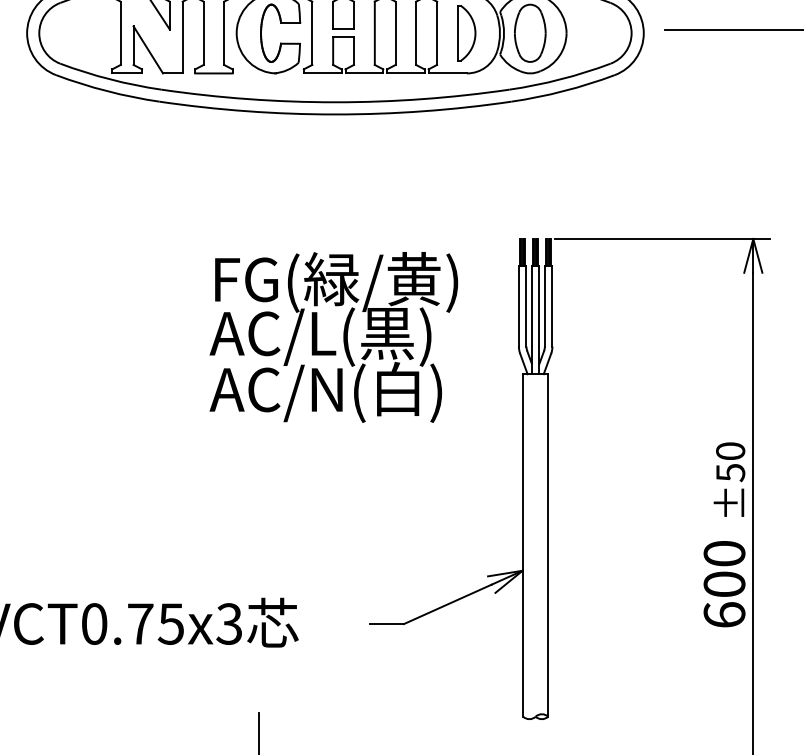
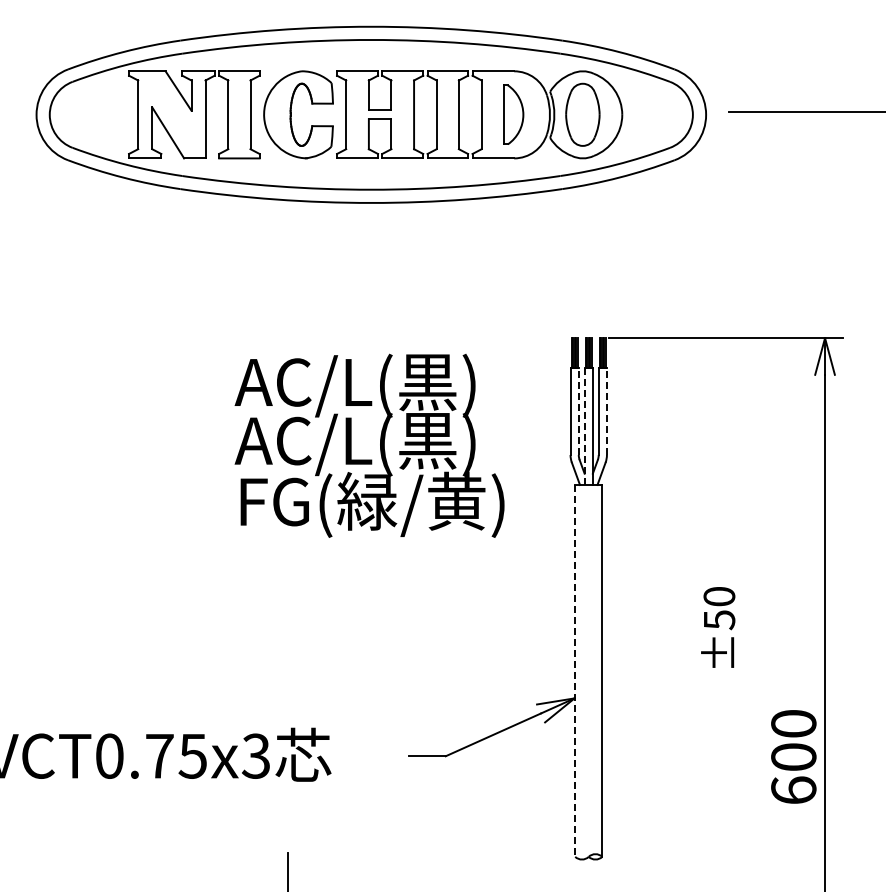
text: (333, 282) -> (369, 385), FG(緑/黄) -> AC/L(黒)
line: (526, 306) -> (578, 411), solid -> dashed
line: (552, 306) -> (606, 411), solid -> dashed
line: (531, 320) -> (584, 426), solid -> dashed
text: (333, 392) -> (369, 504), AC/N(白) -> FG(緑/黄)
text: (729, 479) -> (718, 627), moved
line: (523, 545) -> (575, 670), solid -> dashed
text: (724, 583) -> (793, 756), moved

